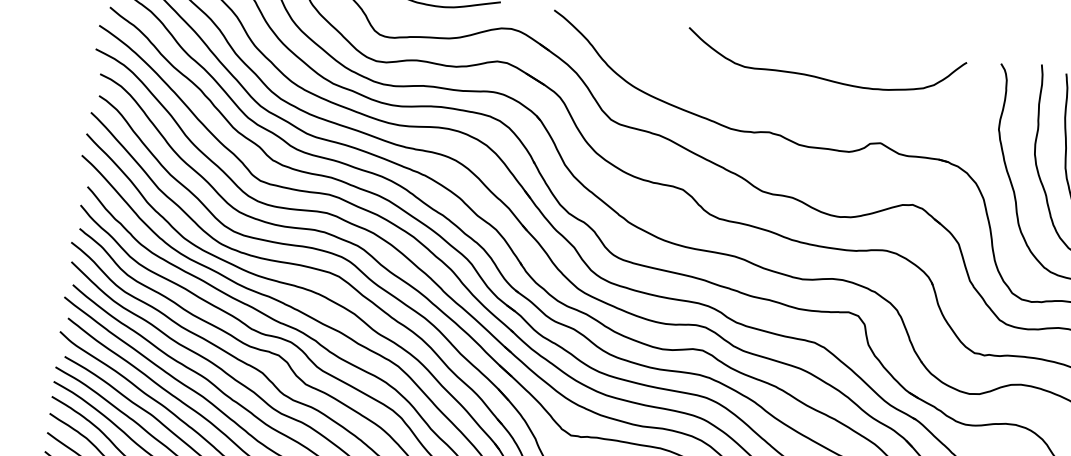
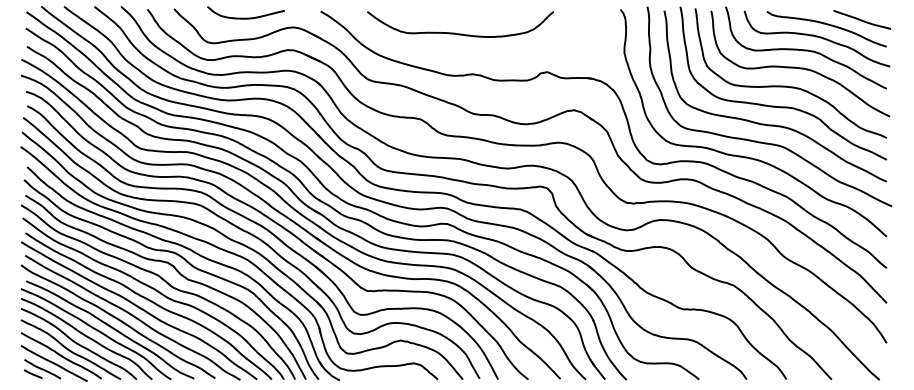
curve: (823, 77) -> (460, 33), moved

